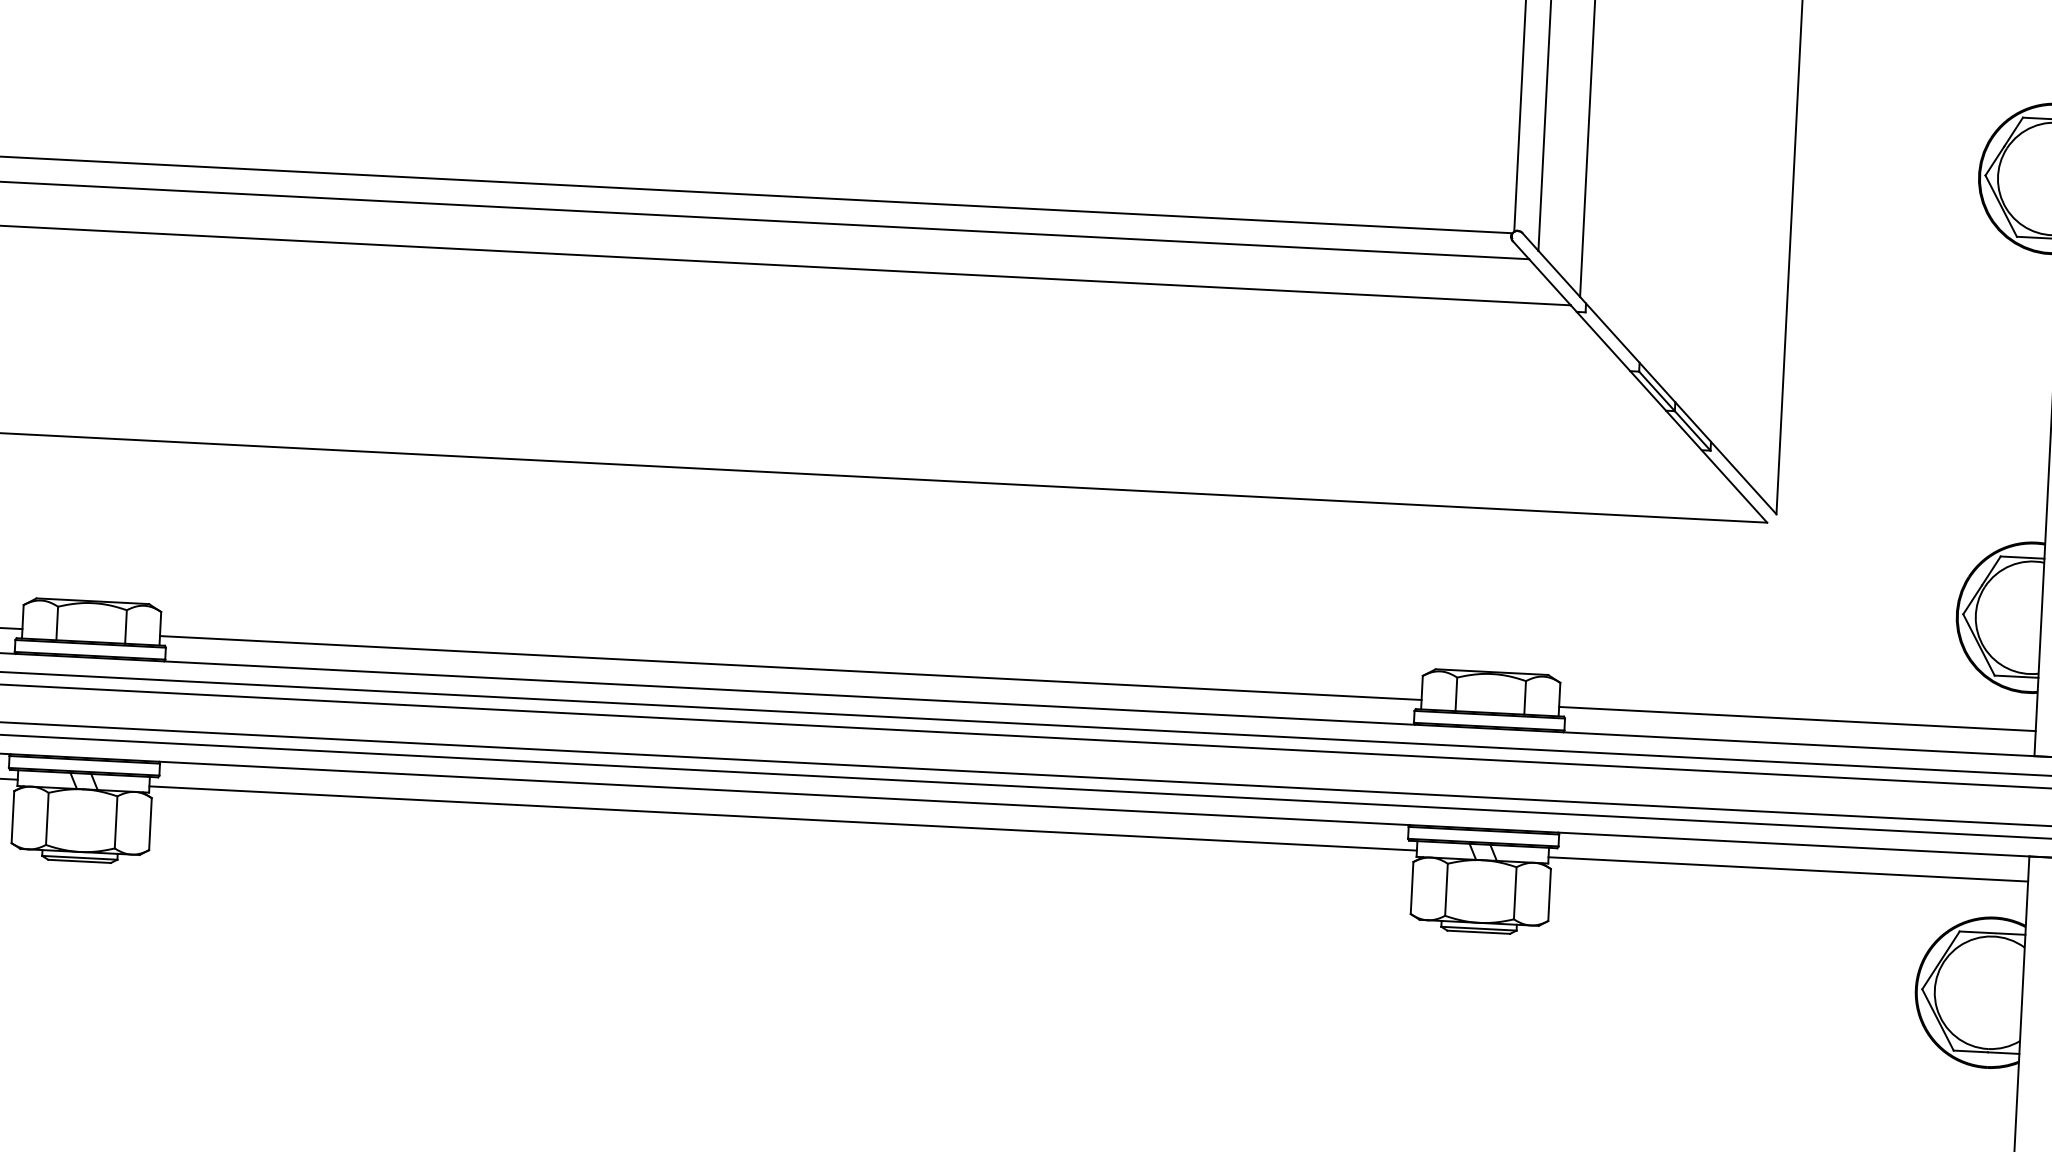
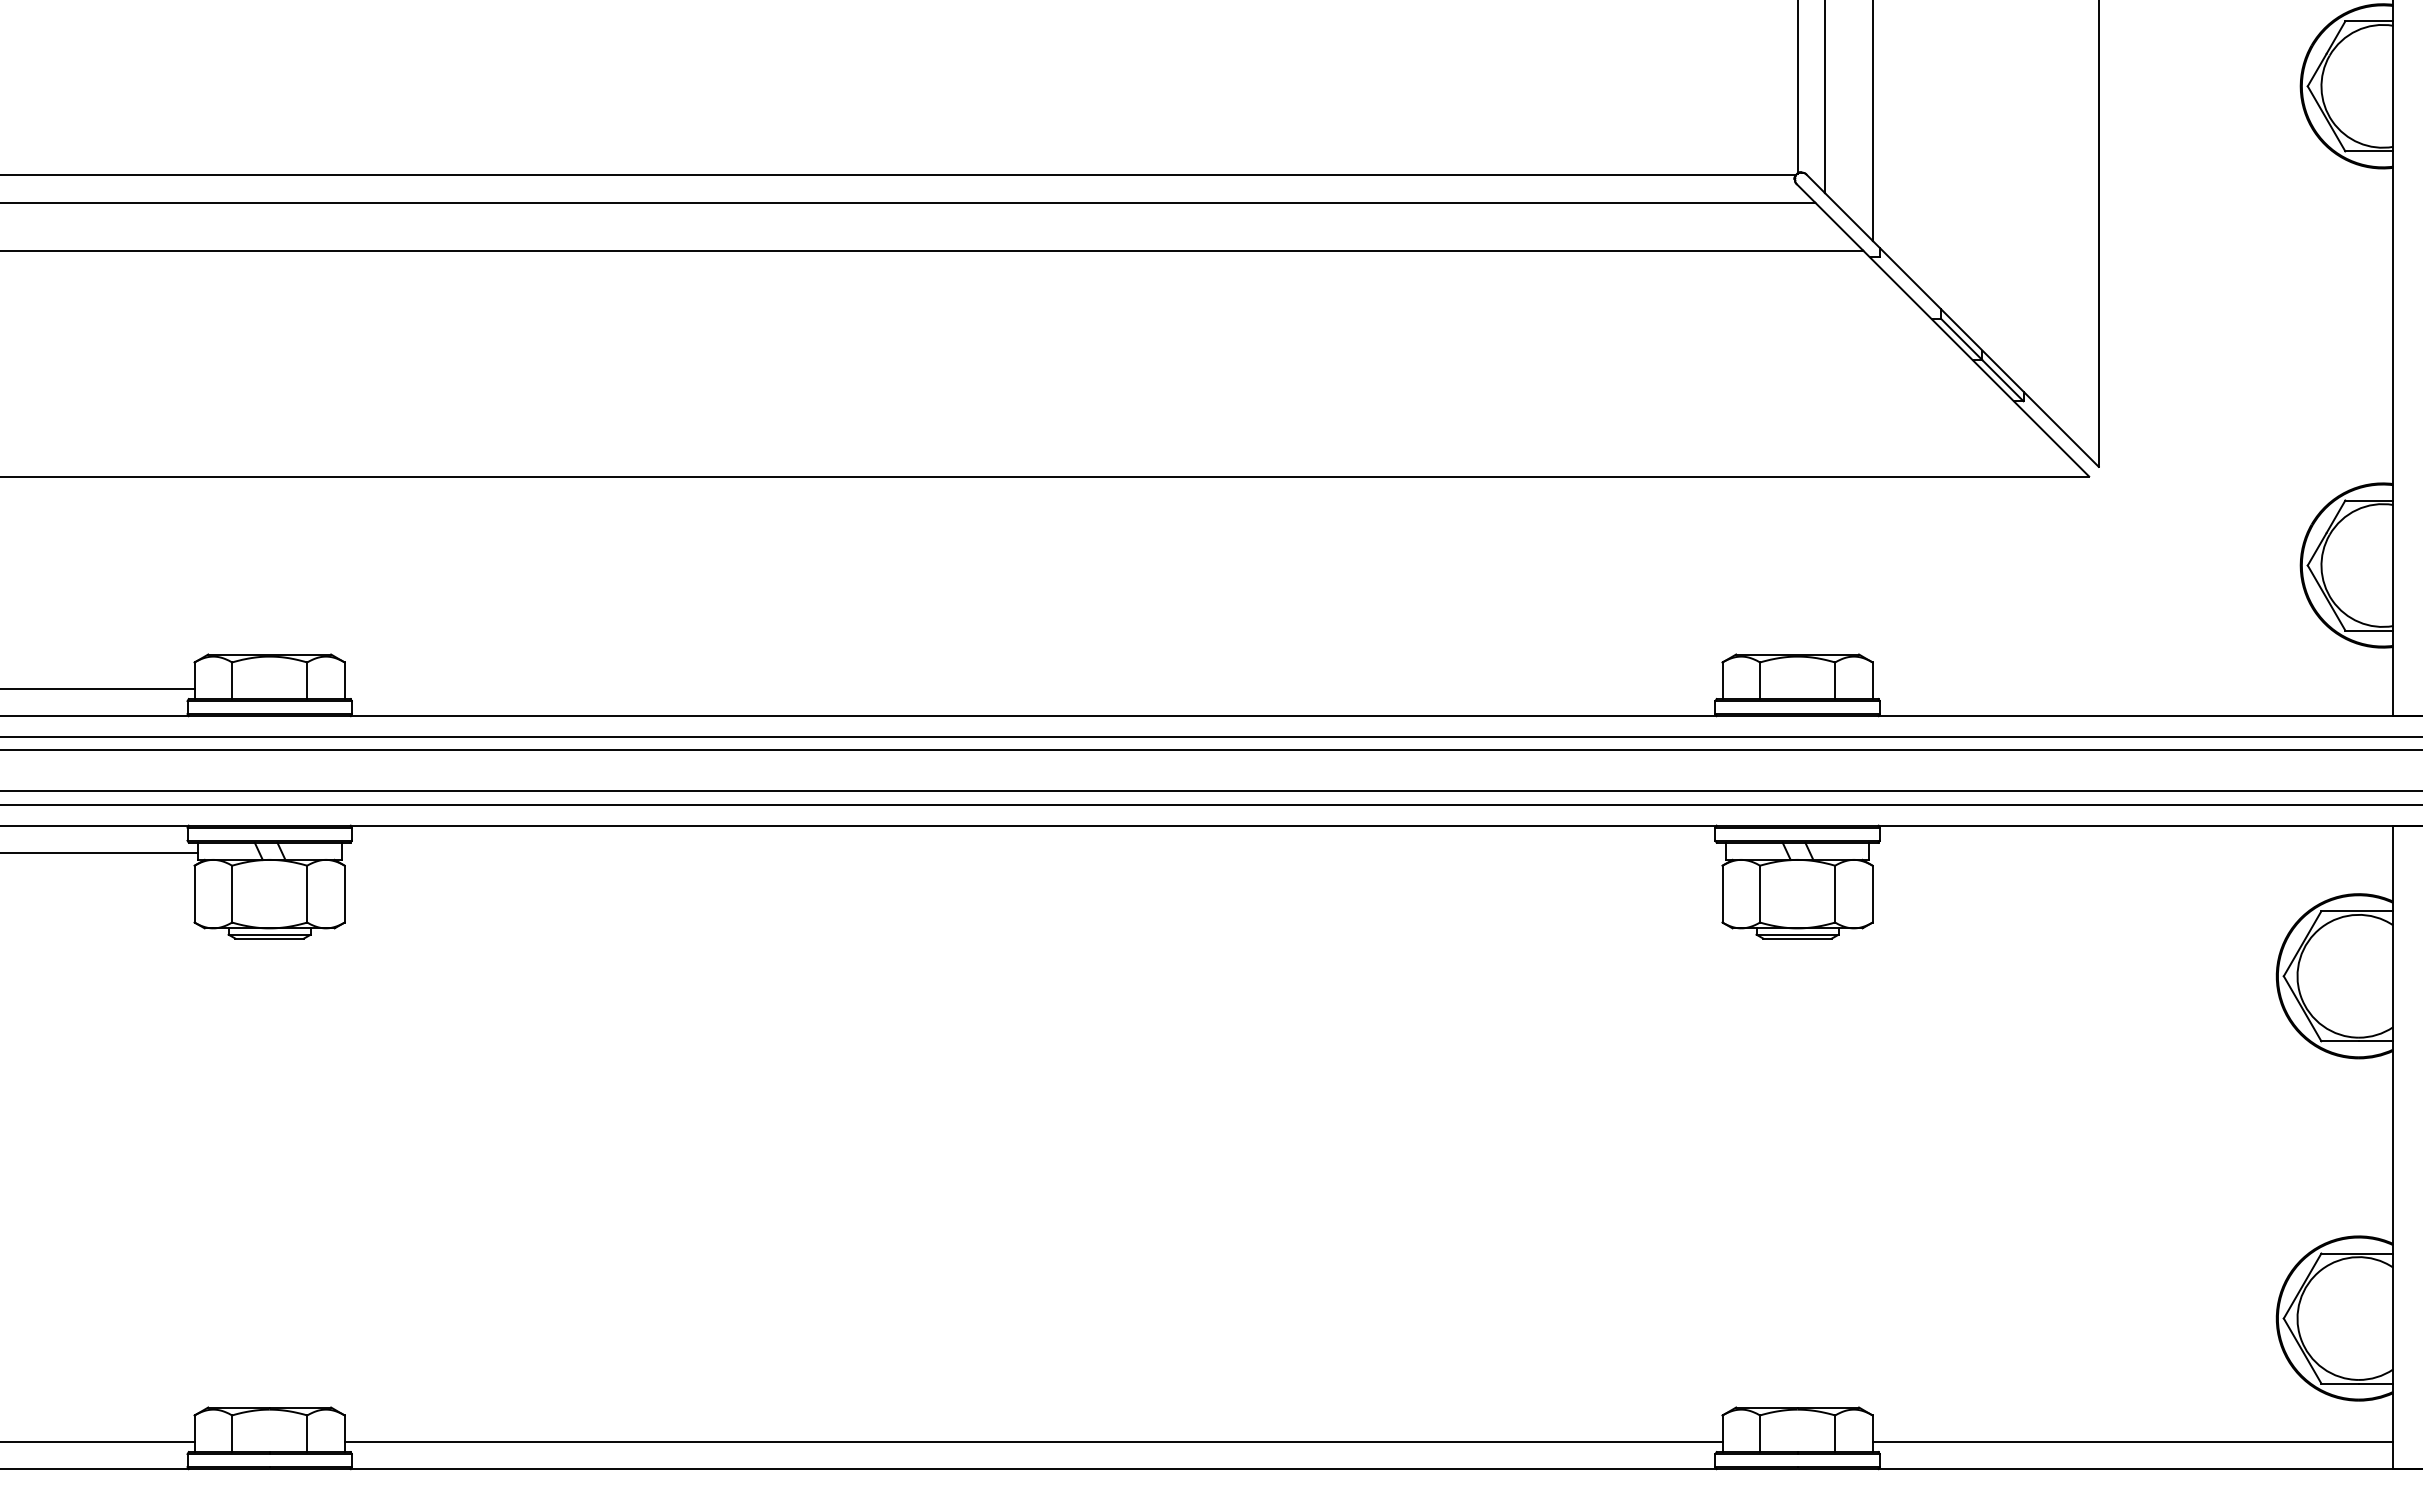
line: (790, 667) -> (1033, 688), removed
line: (1797, 718) -> (2132, 688), removed
line: (783, 818) -> (1033, 853), removed
line: (1788, 869) -> (2131, 853), removed

